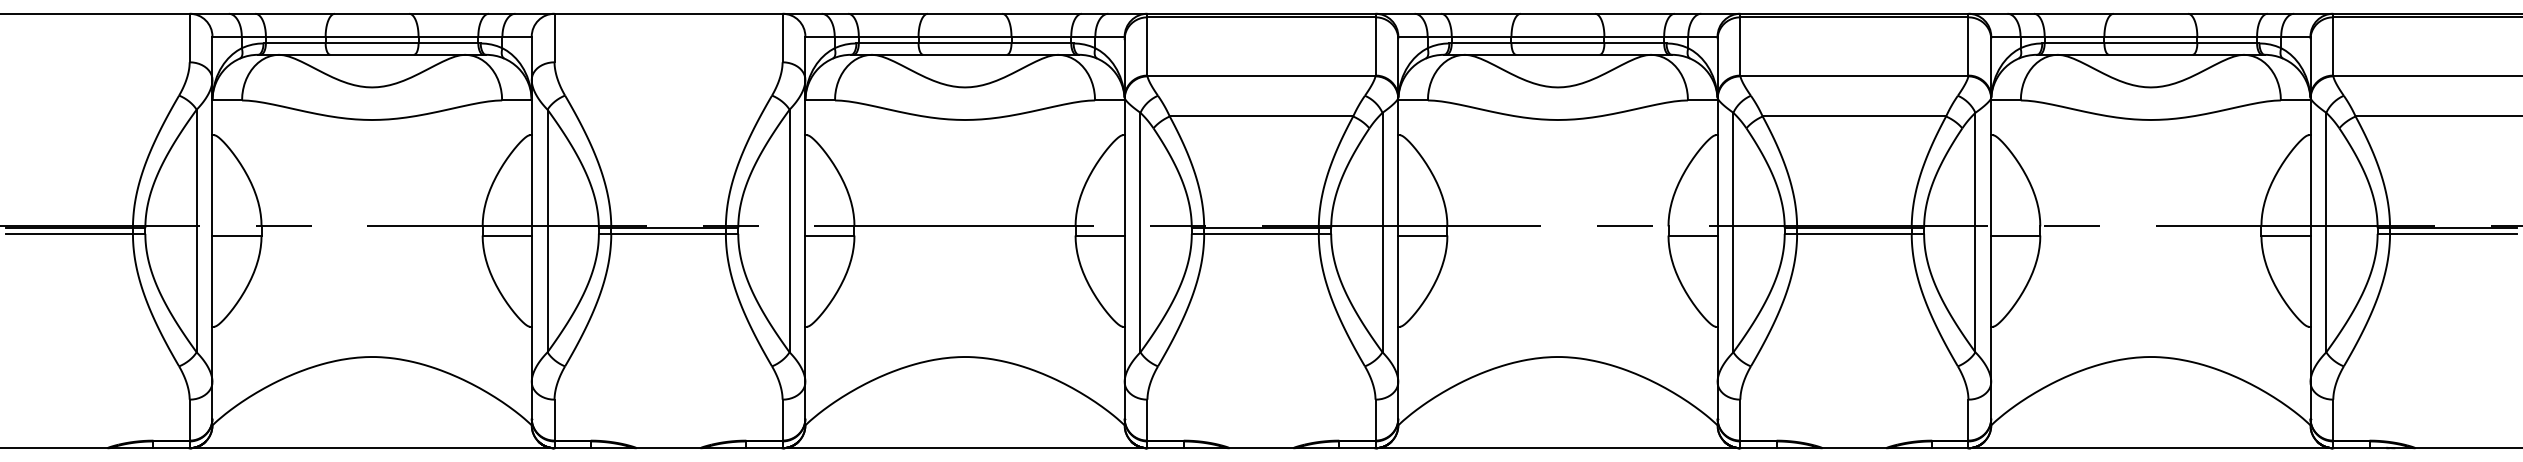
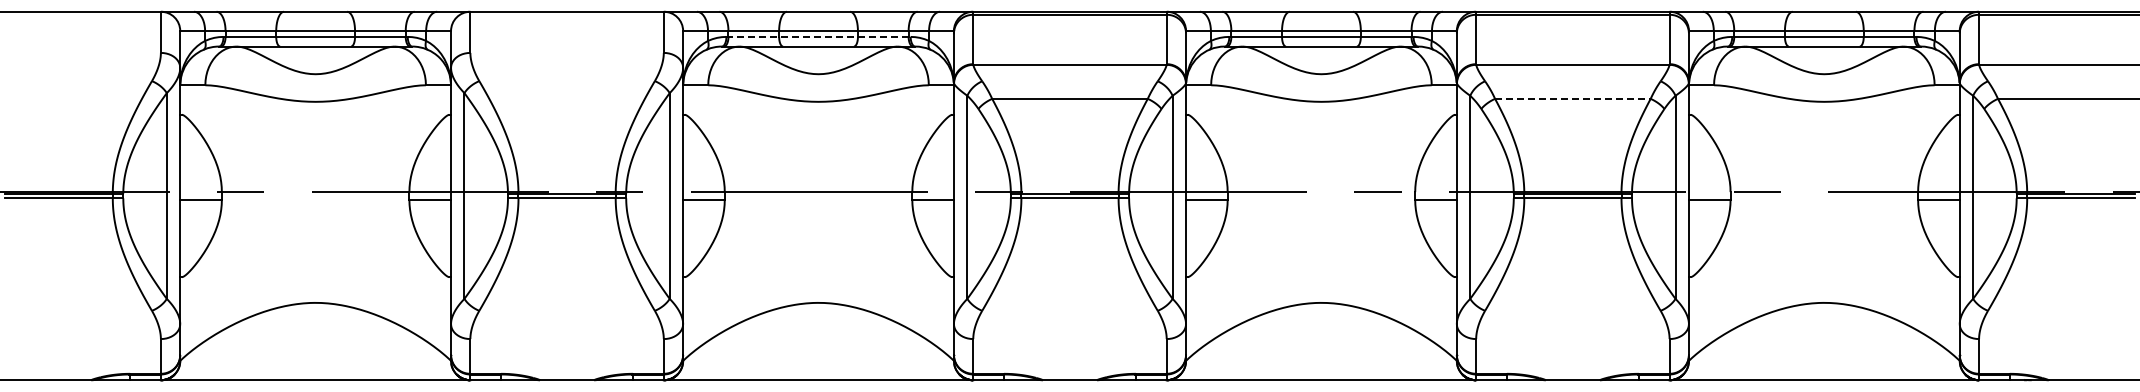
line: (966, 42) -> (819, 36), solid -> dashed
line: (1853, 116) -> (1572, 98), solid -> dashed

